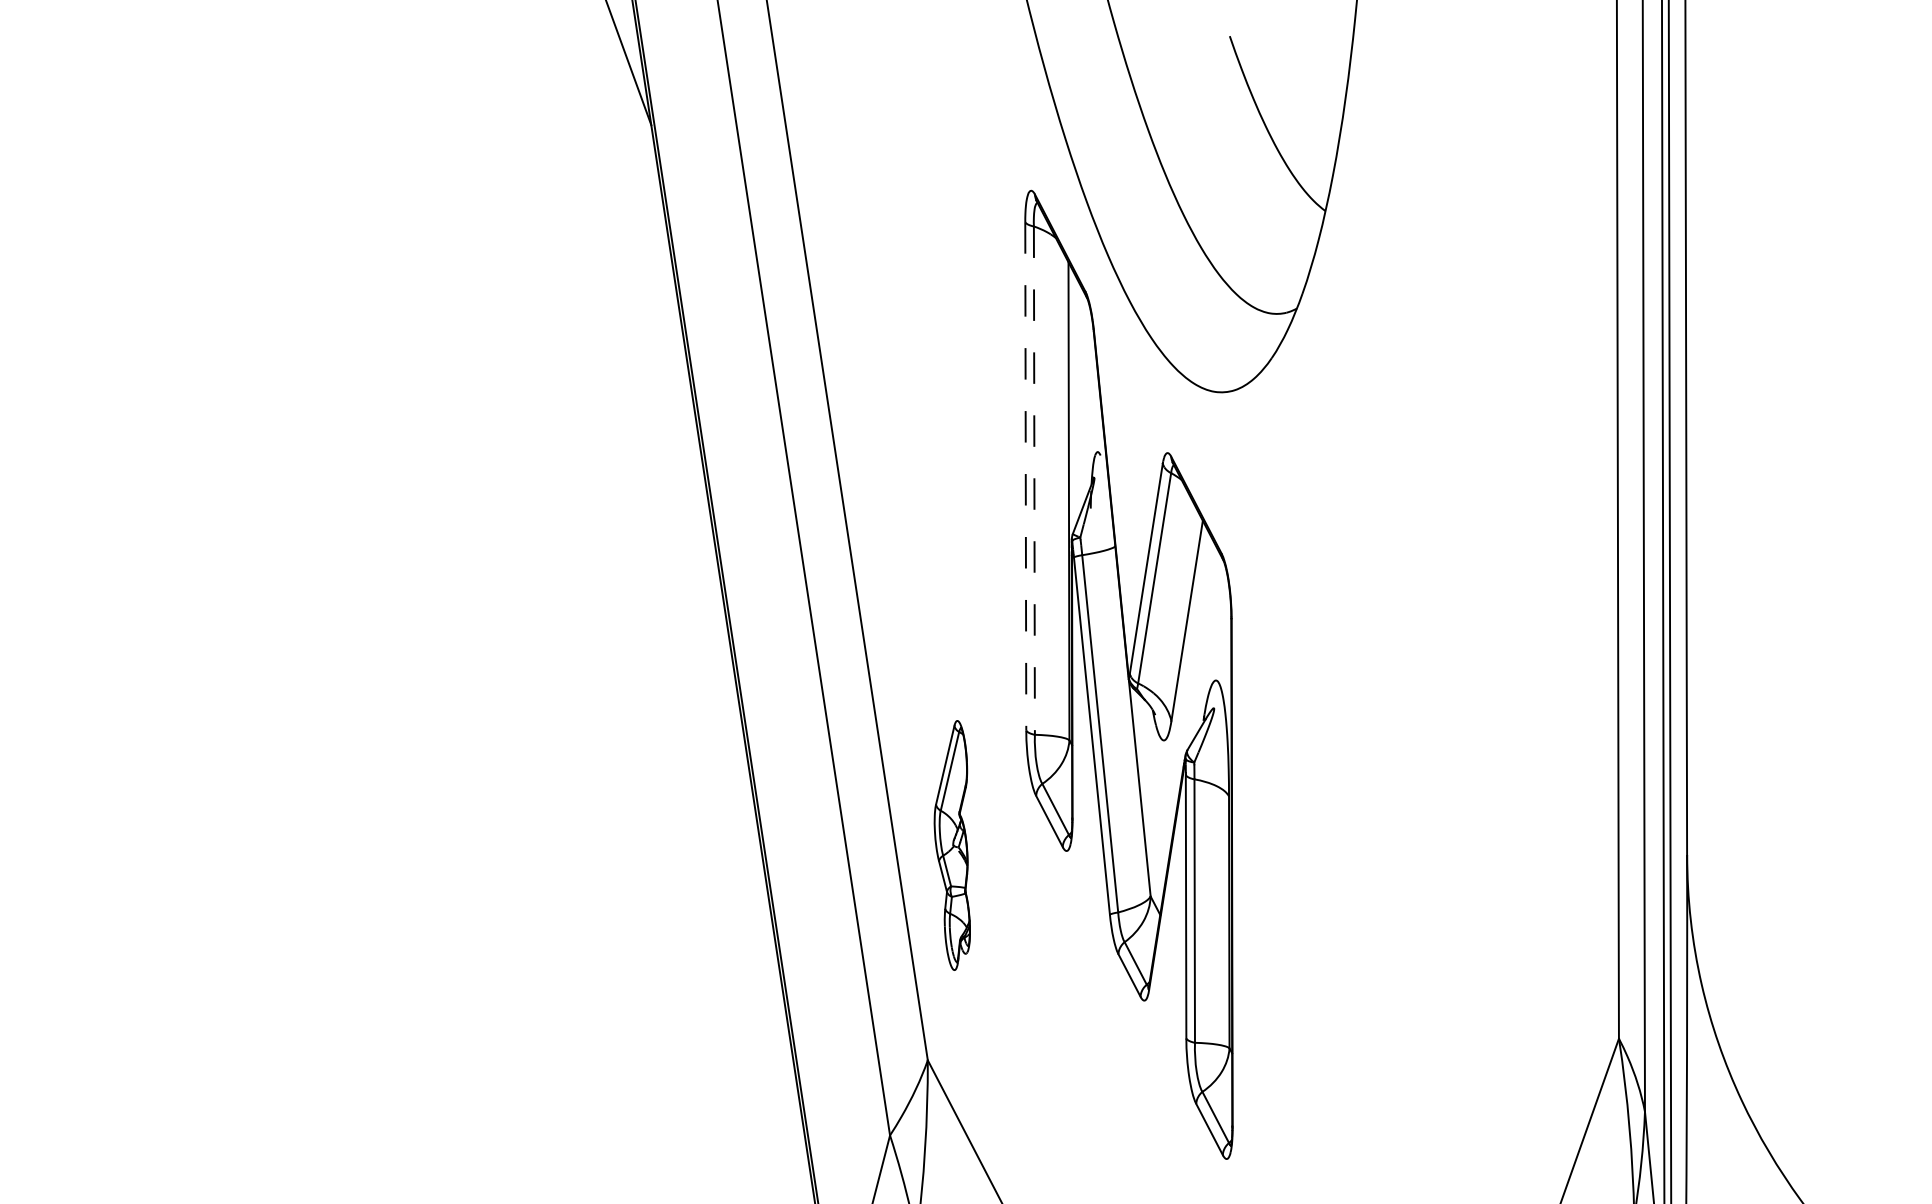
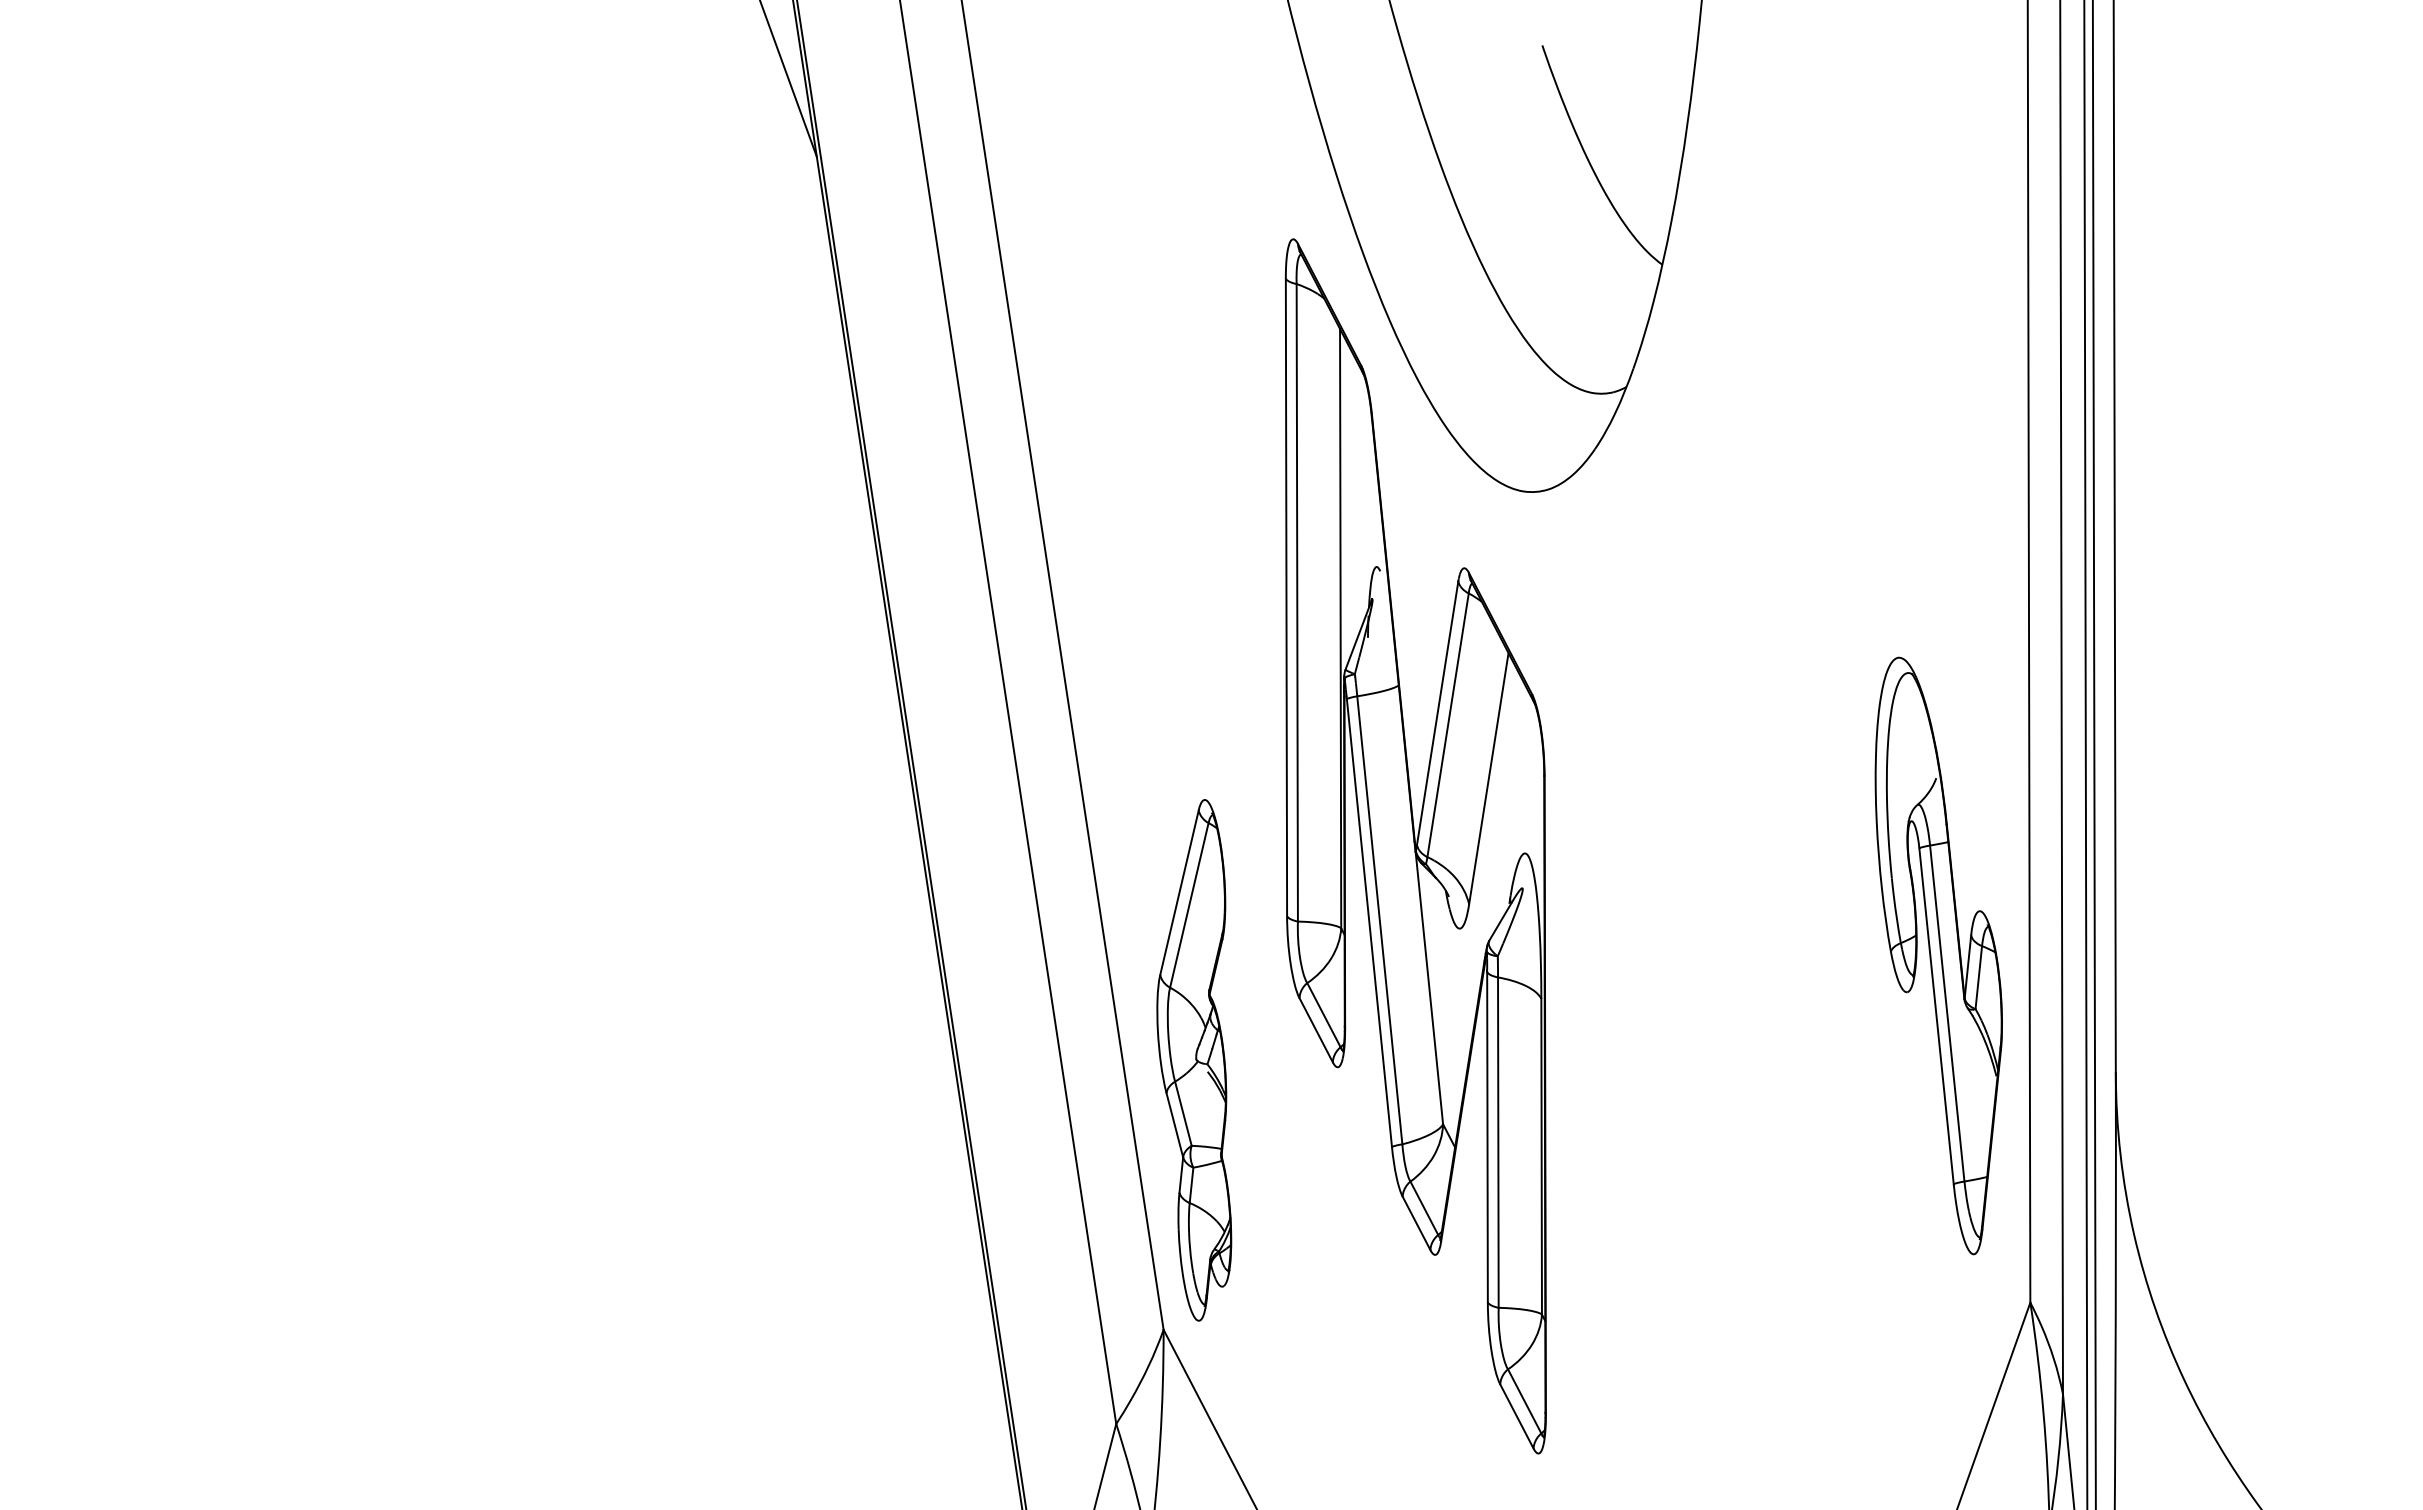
line: (1025, 476) -> (1286, 597), dashed -> solid
line: (1034, 480) -> (1297, 602), dashed -> solid
part: (1545, 761) -> (1938, 955), added
part: (952, 845) -> (1194, 1060), size x1.67

